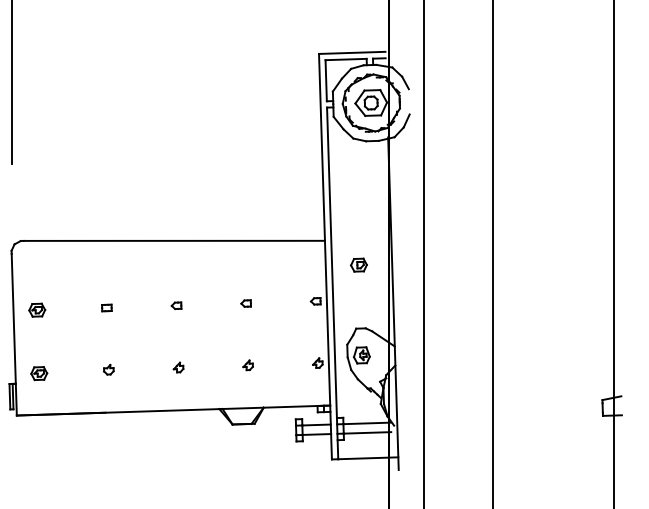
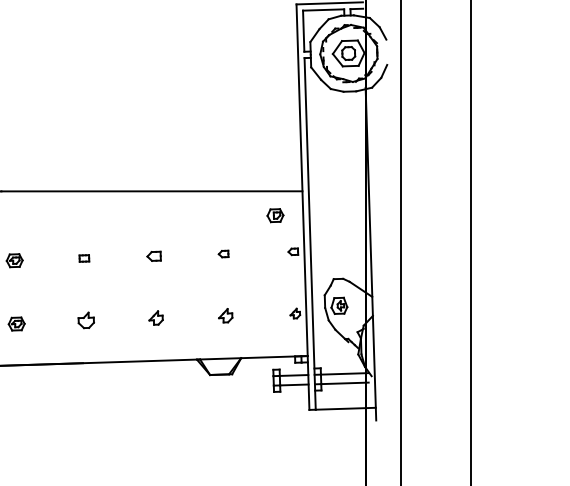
part: (358, 264) -> (275, 214), moved
part: (176, 305) -> (154, 255), size x1.4
part: (247, 365) -> (225, 315), size x1.4
part: (178, 367) -> (156, 317), size x1.4
part: (108, 369) -> (86, 319), size x1.6

